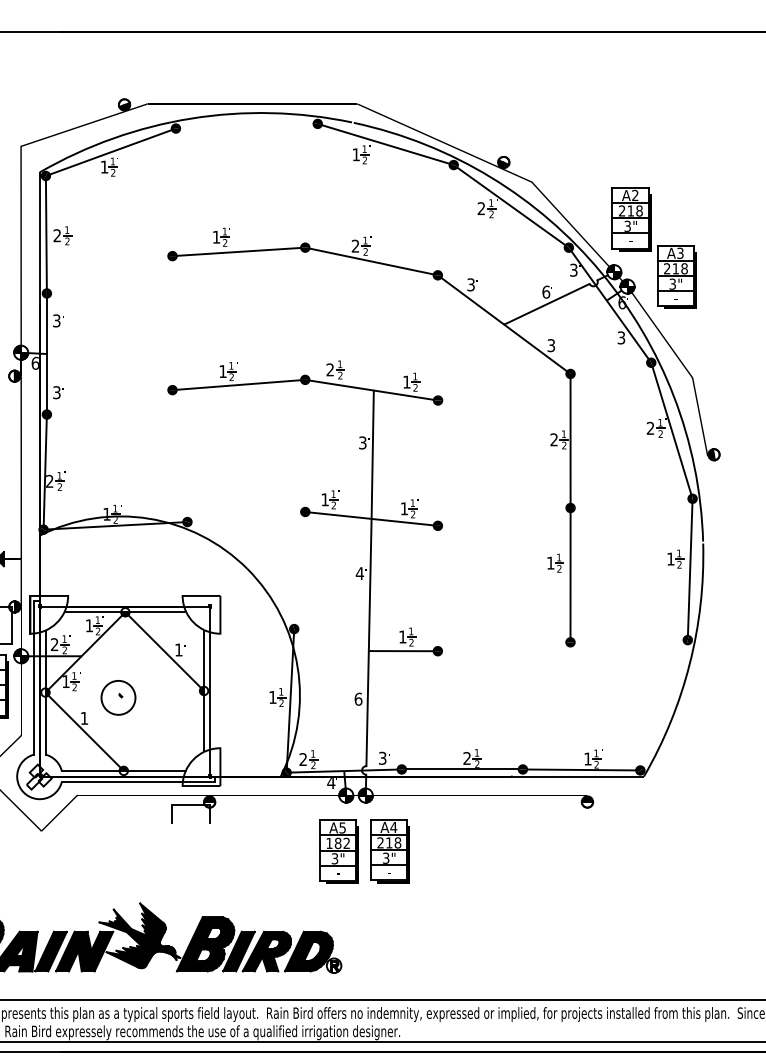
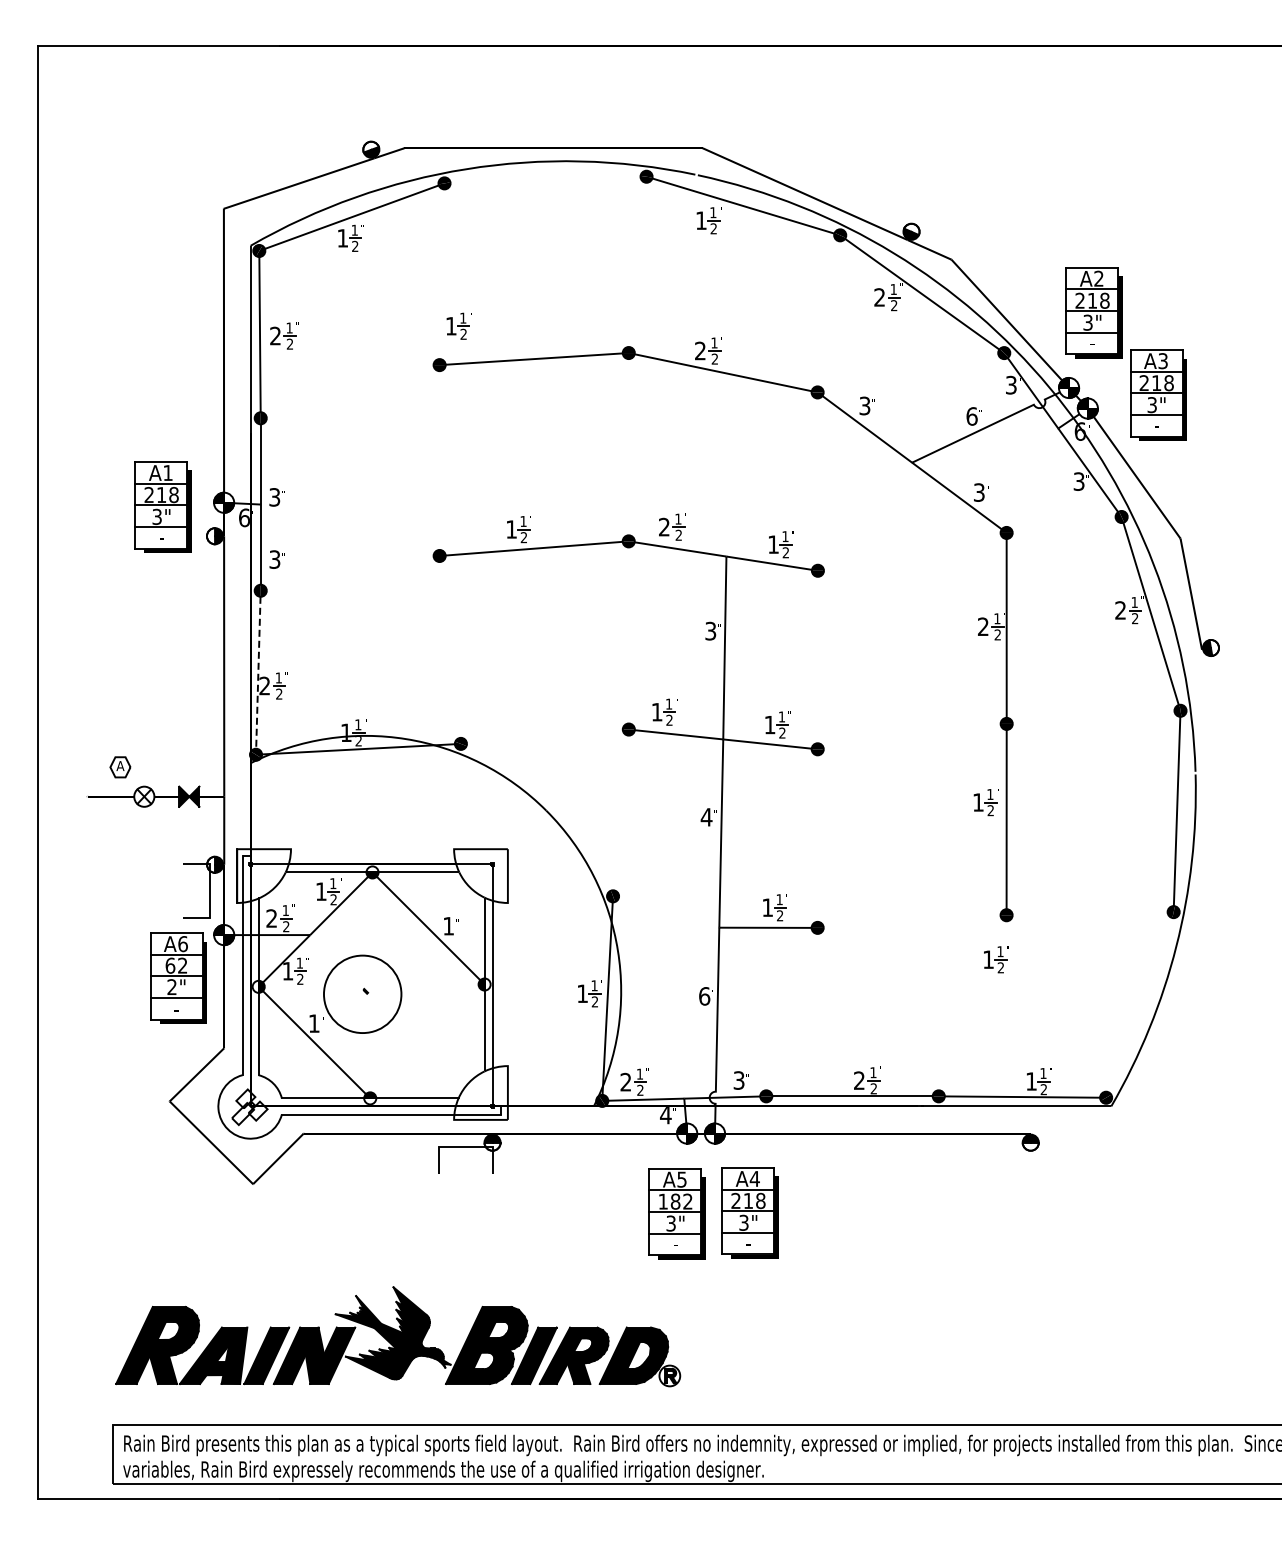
part: (221, 236) -> (458, 325), moved
text: (57, 320) -> (276, 497), moved
line: (45, 471) -> (258, 672), solid -> dashed
part: (675, 558) -> (995, 959), moved
circle: (118, 697) -> (362, 994), size x1.6

